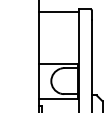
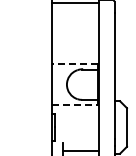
line: (58, 63) -> (75, 63), solid -> dashed
line: (58, 98) -> (75, 105), solid -> dashed

